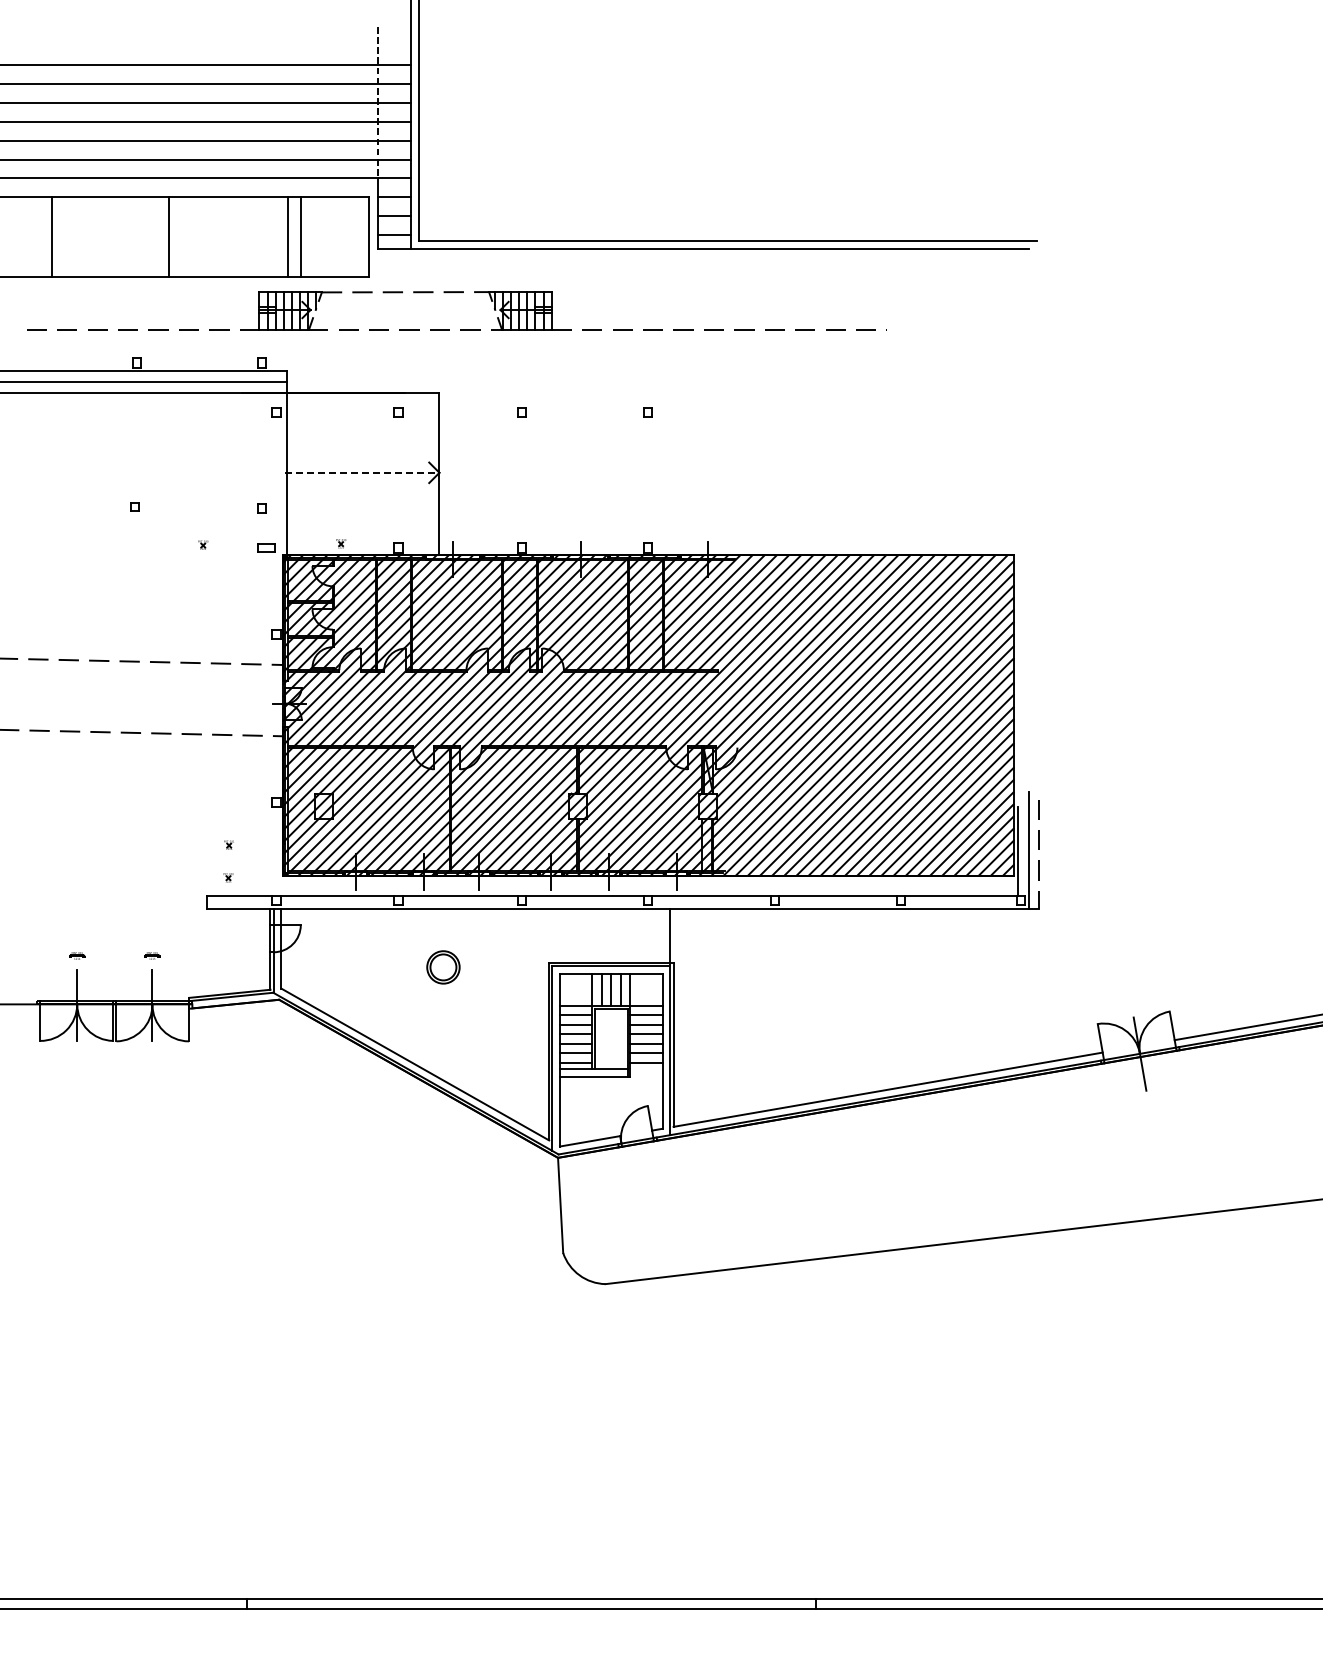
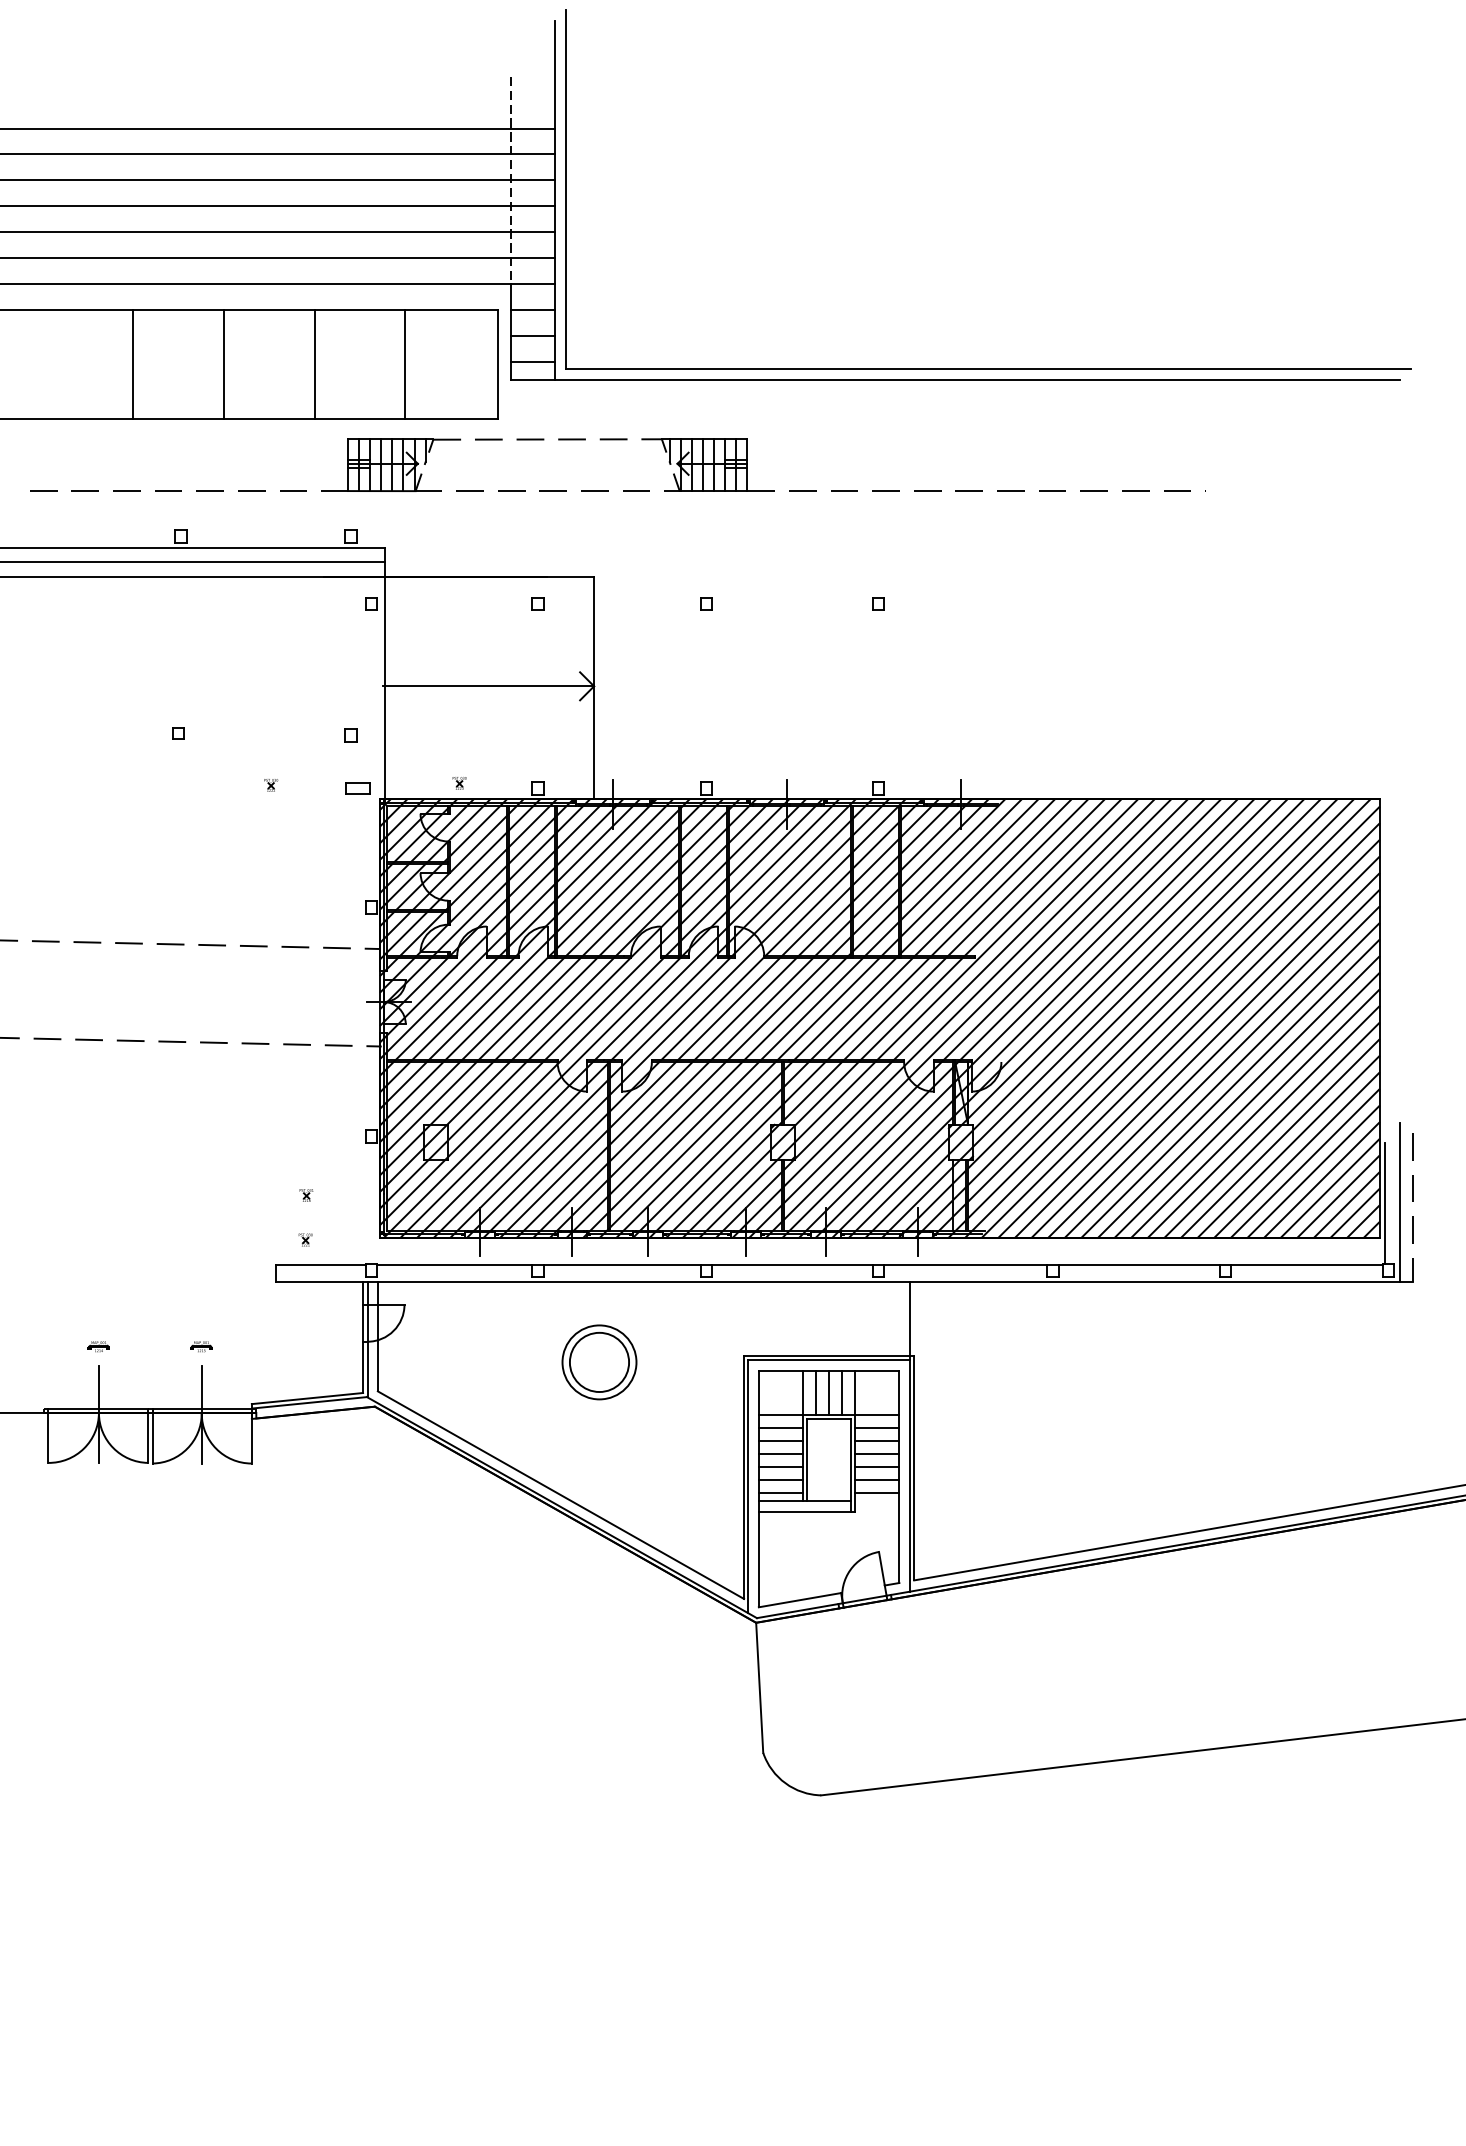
line: (51, 237) -> (133, 364), moved
line: (288, 237) -> (315, 364), moved
line: (362, 472) -> (488, 685), dashed -> solid
part: (443, 967) -> (599, 1362), size x1.67

